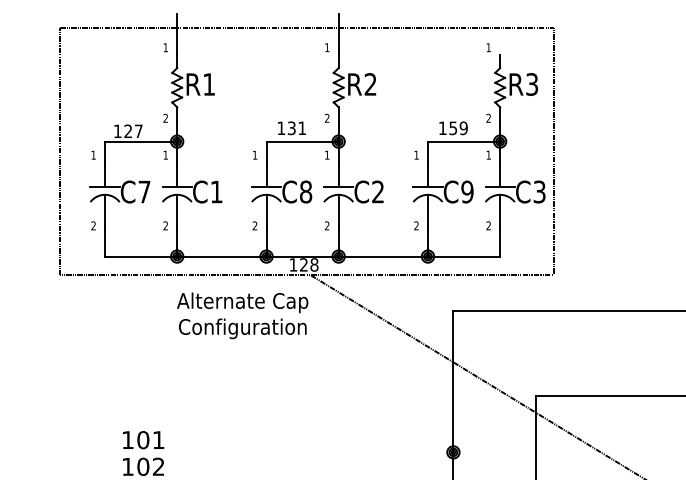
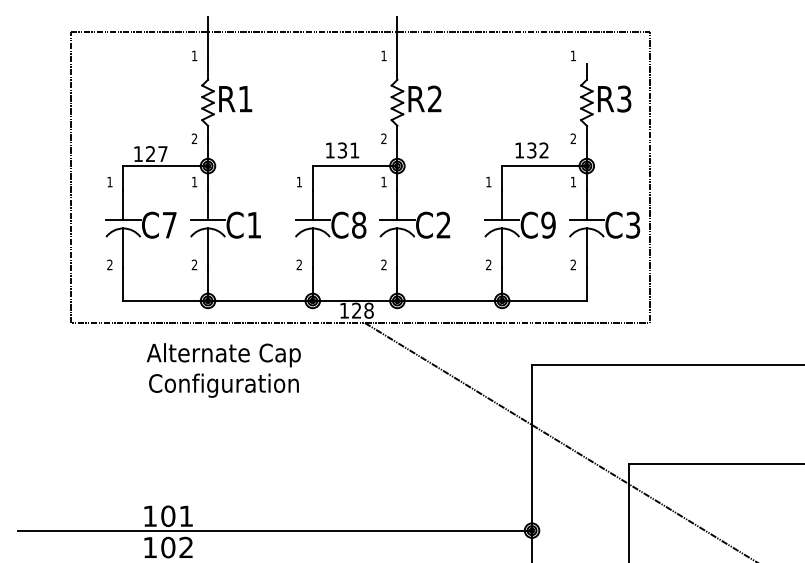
text: (458, 128) -> (537, 150), 159 -> 132
text: (242, 315) -> (223, 370), moved
line: (233, 452) -> (274, 530), added

